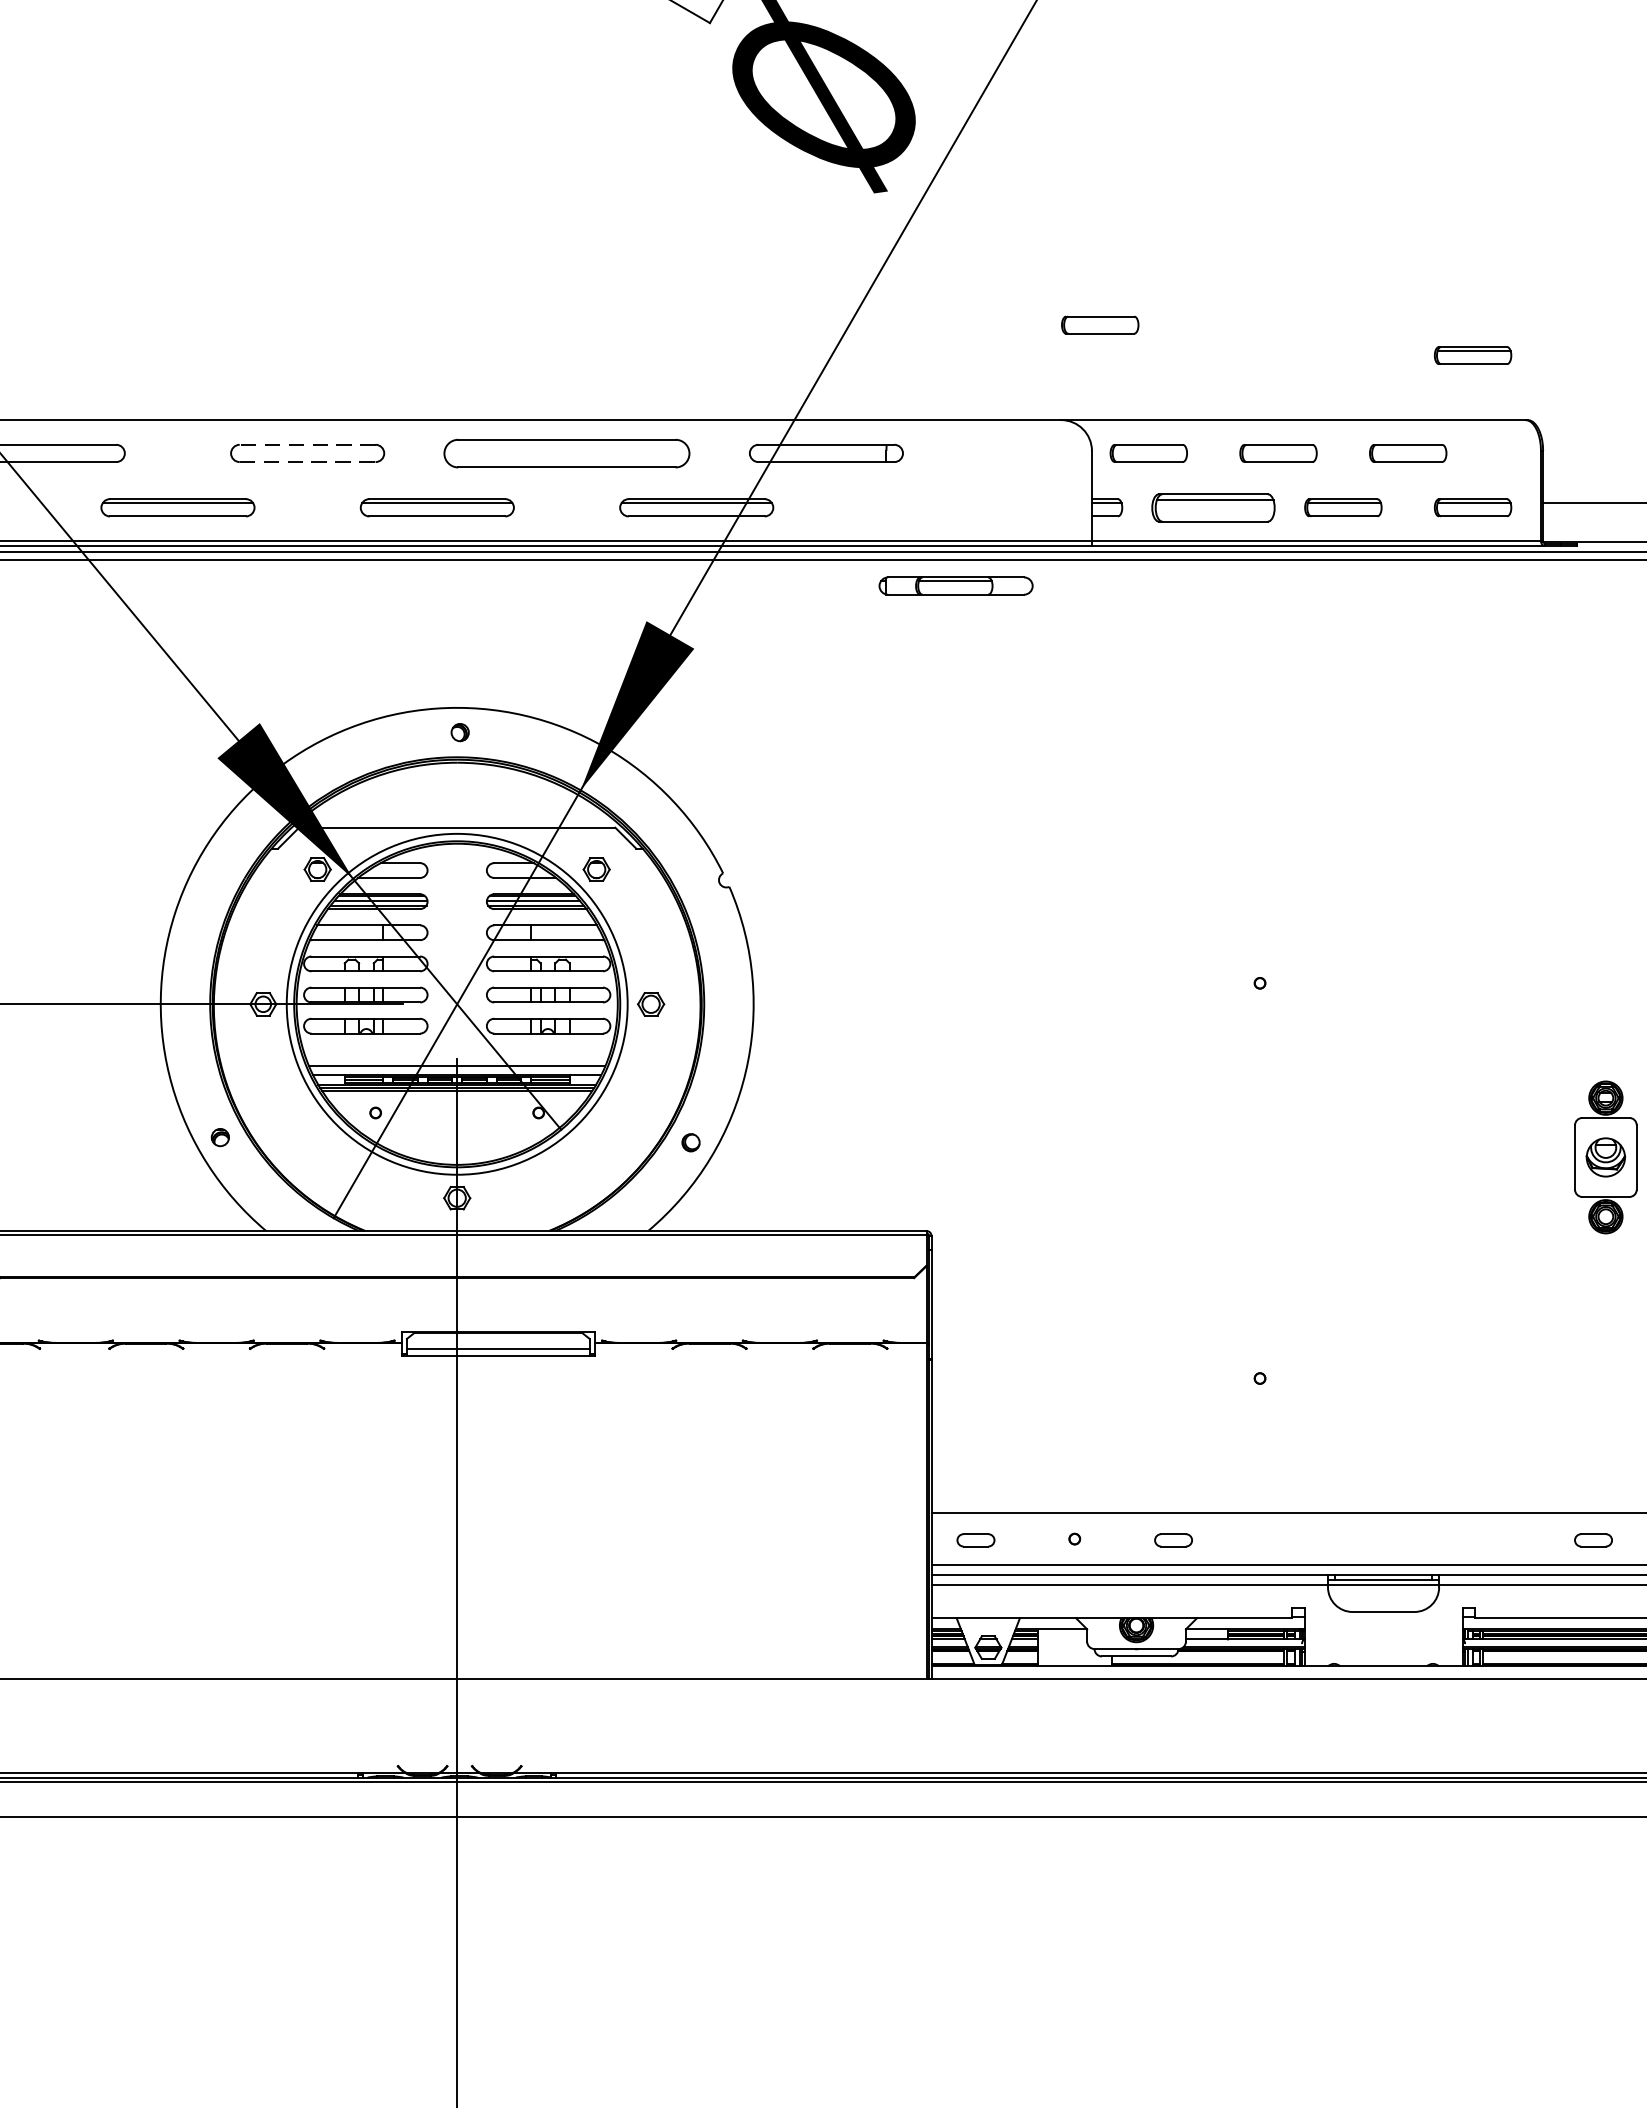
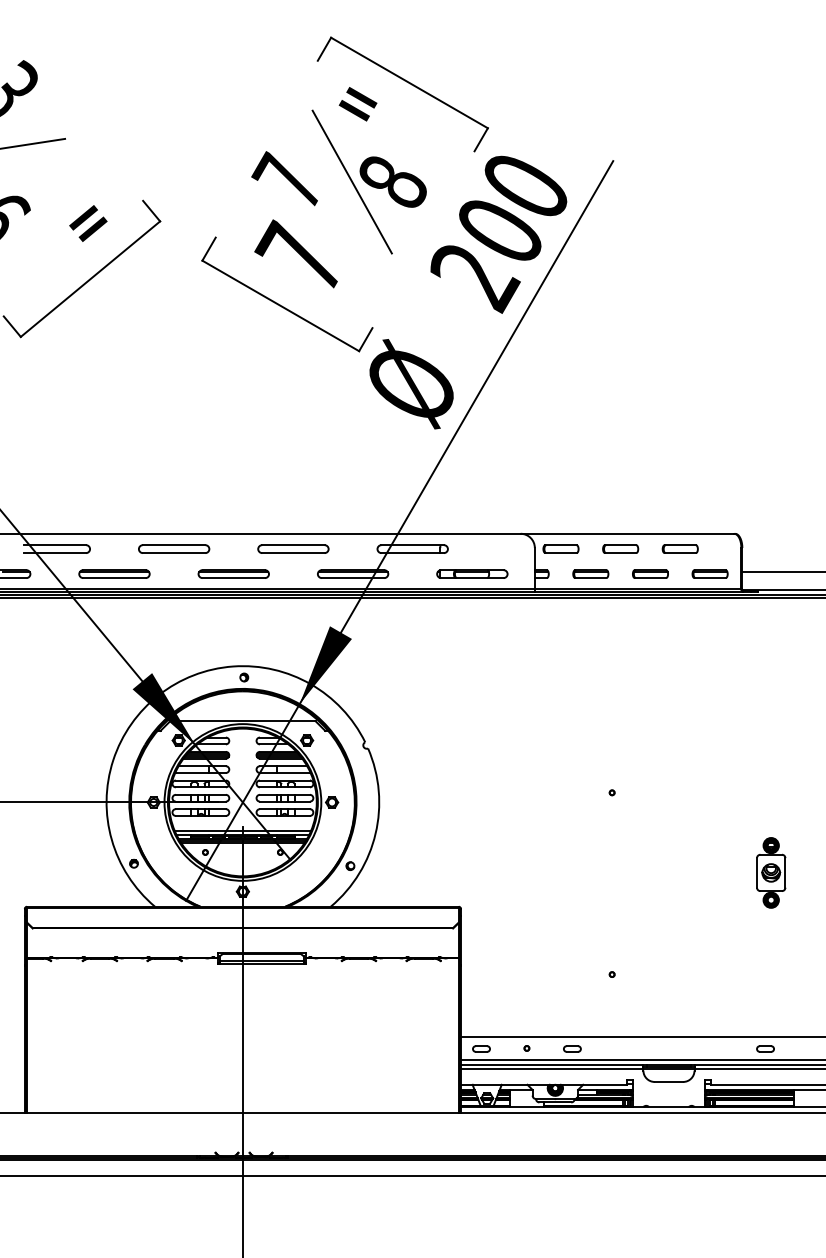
part: (1099, 323) -> (538, 489), removed
part: (1471, 354) -> (709, 503), removed
line: (306, 445) -> (173, 545), dashed -> solid
part: (567, 452) -> (293, 548), size x0.62
line: (308, 462) -> (174, 553), dashed -> solid
part: (1212, 506) -> (590, 573), size x0.62
part: (956, 584) -> (472, 573), moved

